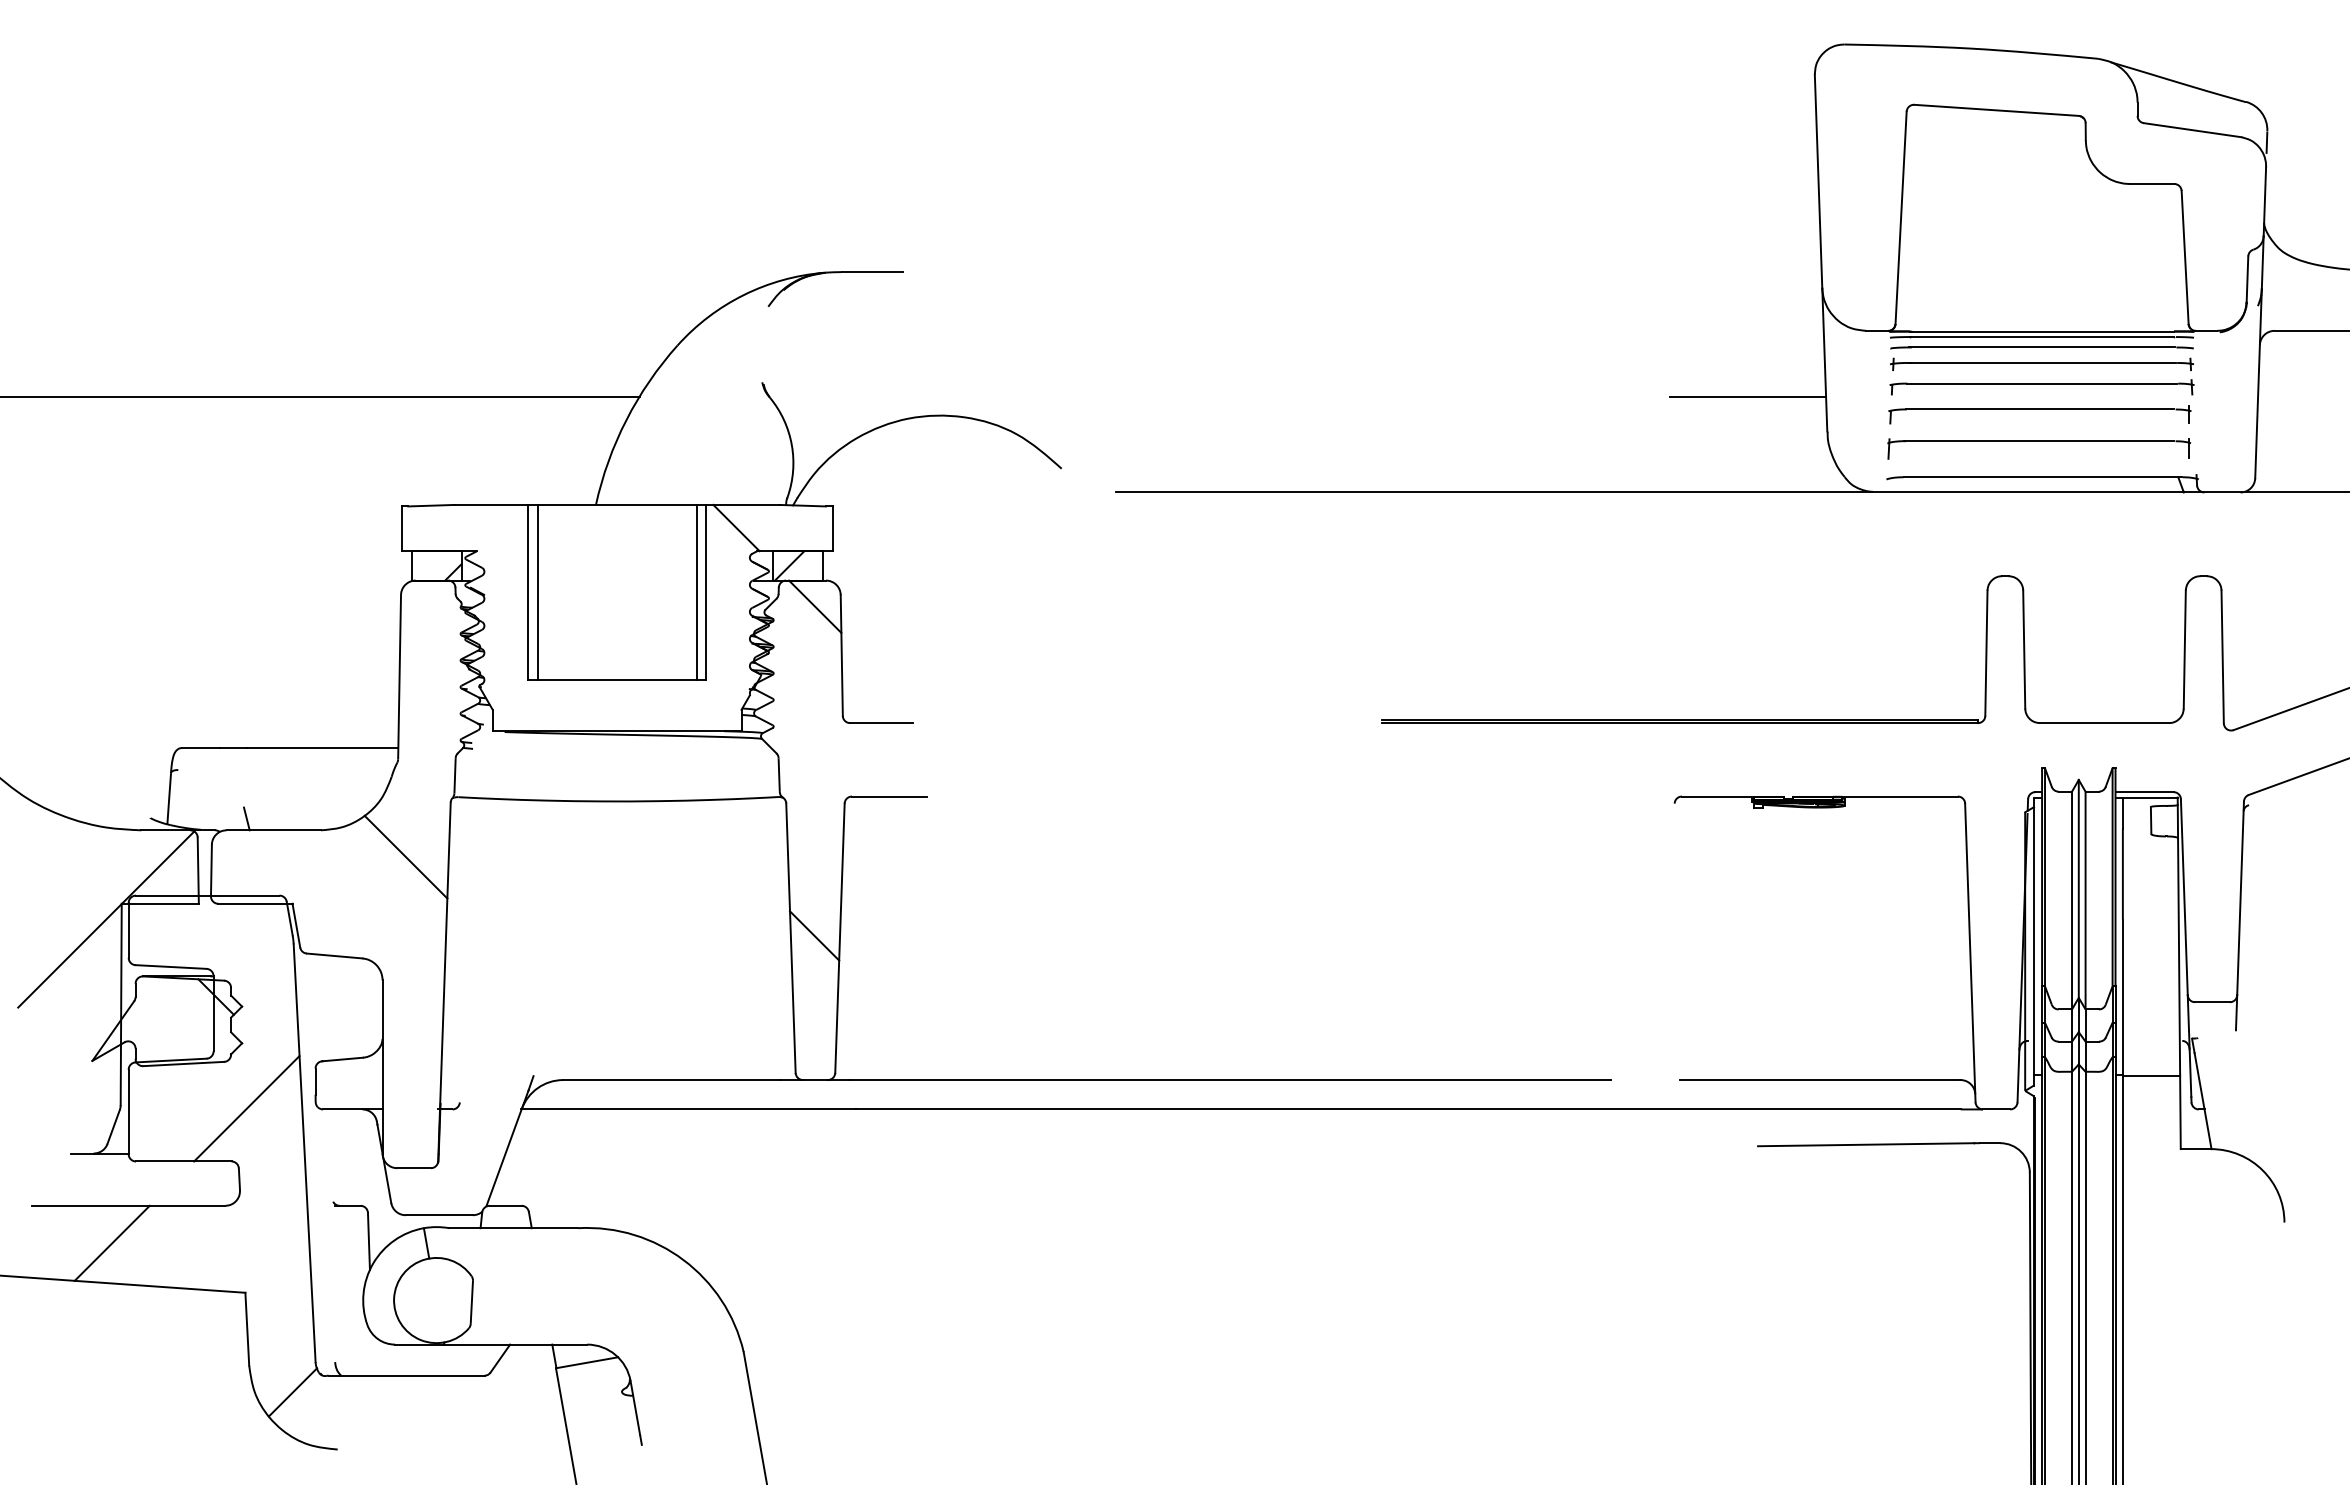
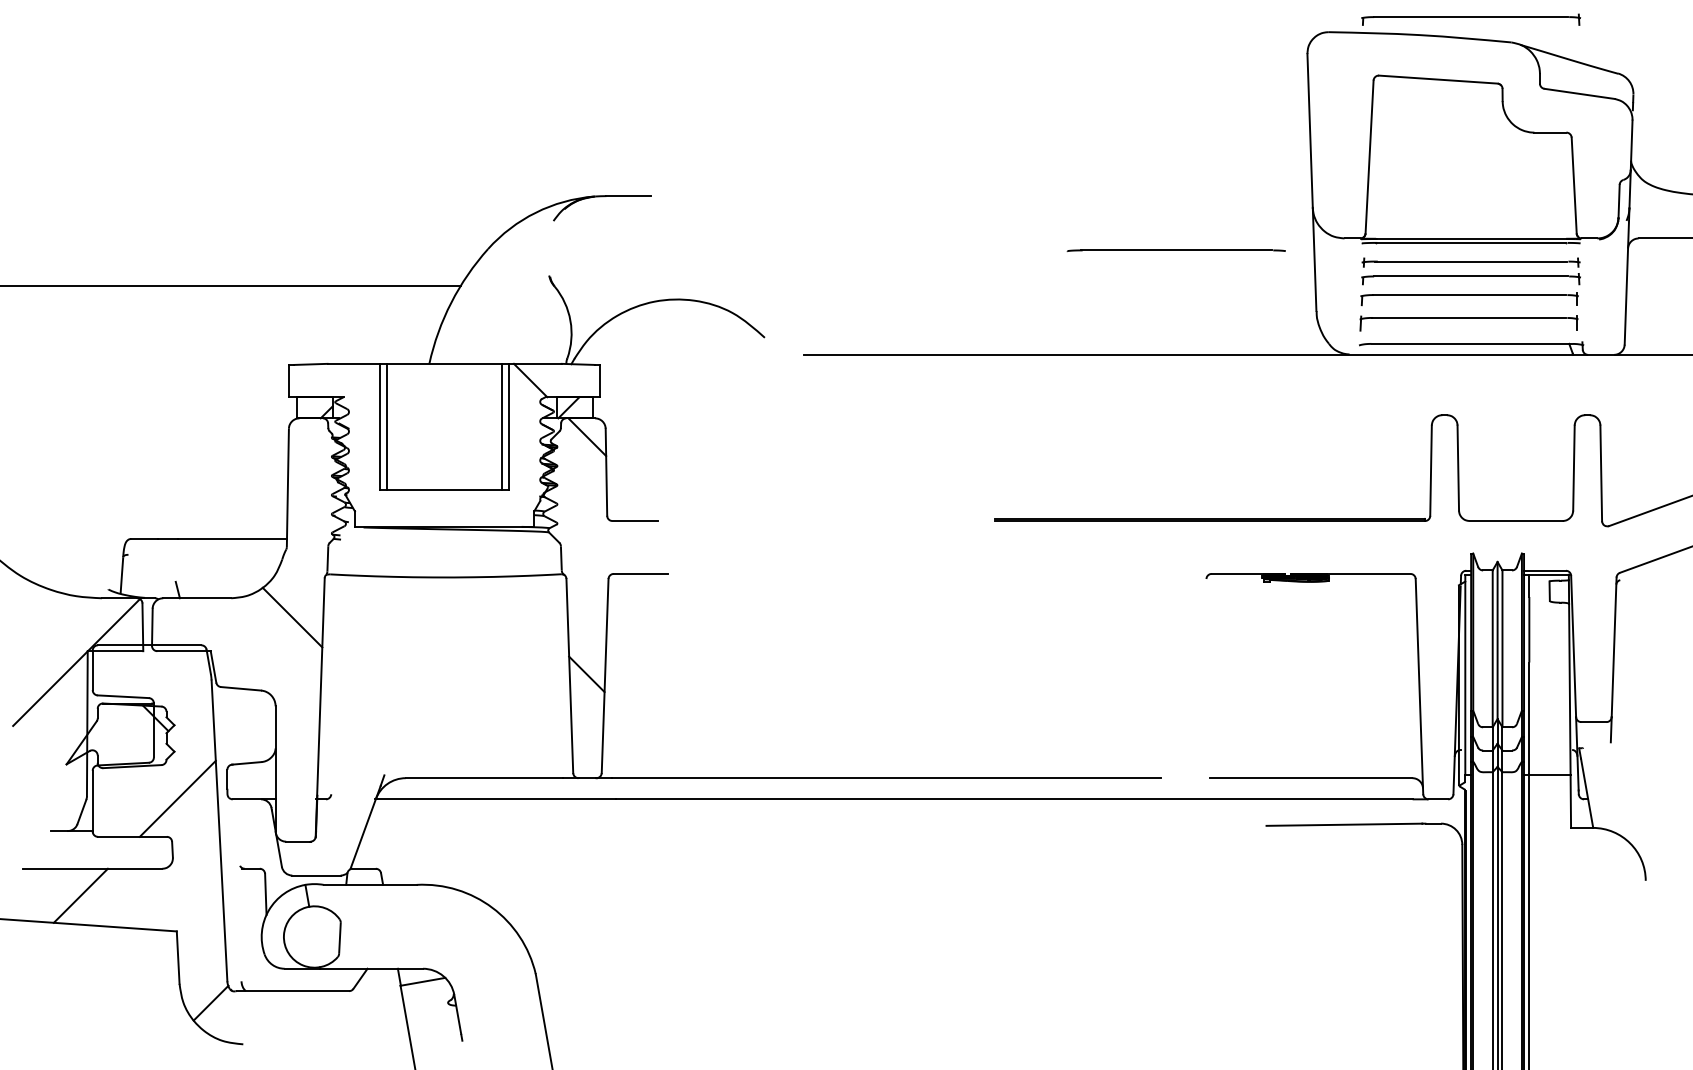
part: (2041, 27) -> (1470, 19), added
part: (2041, 347) -> (1176, 250), moved
line: (1748, 396) -> (1259, 285), removed

